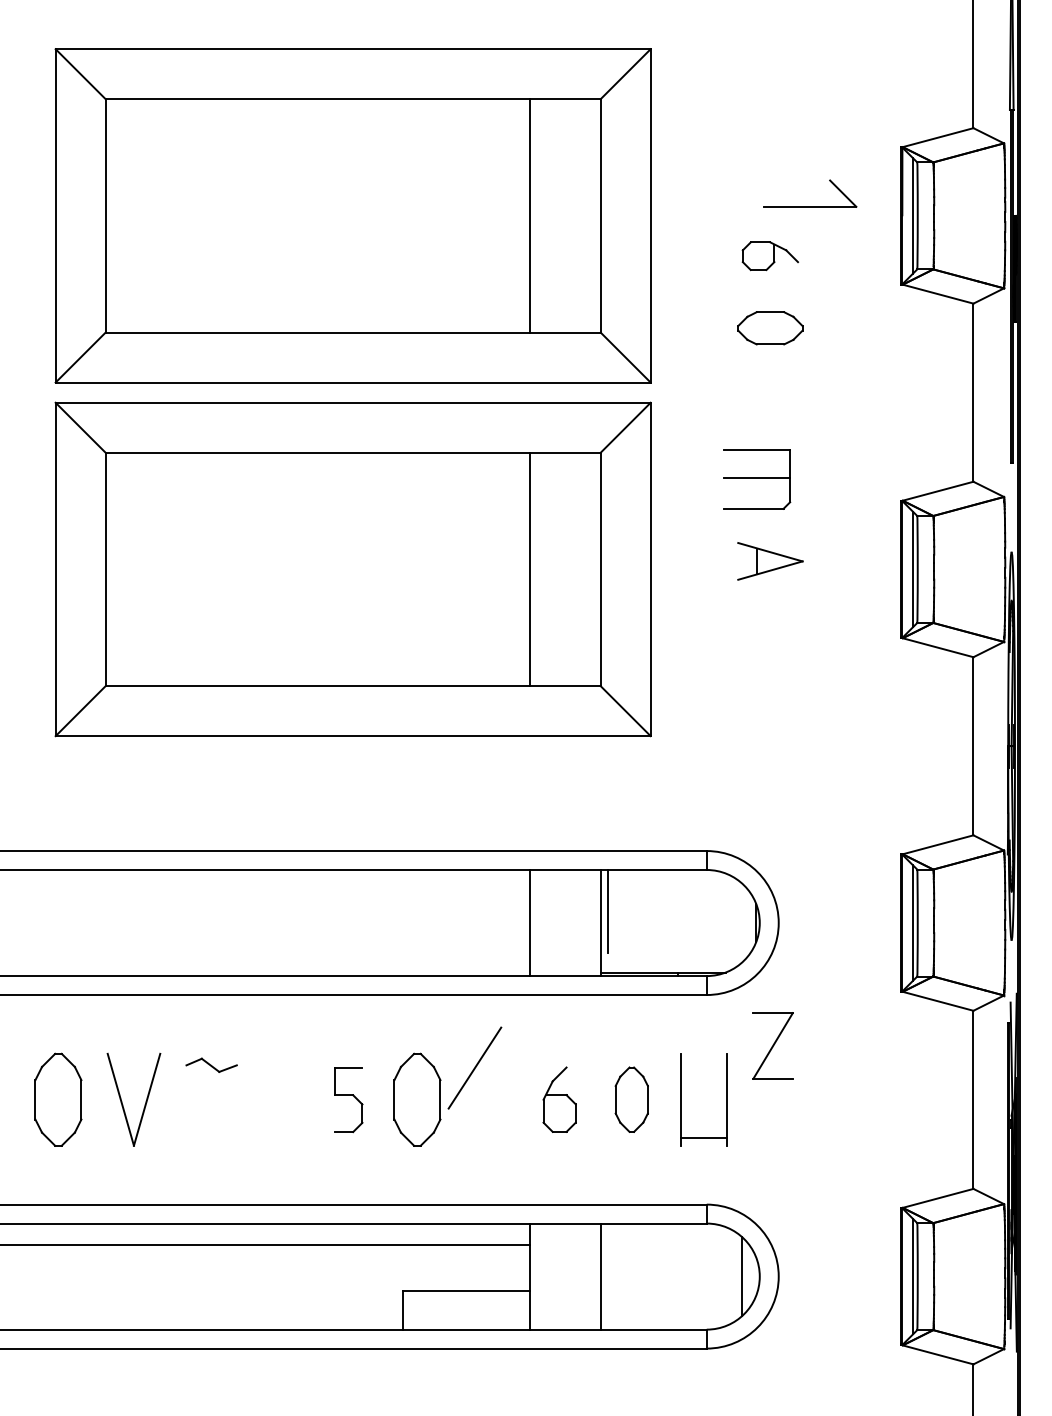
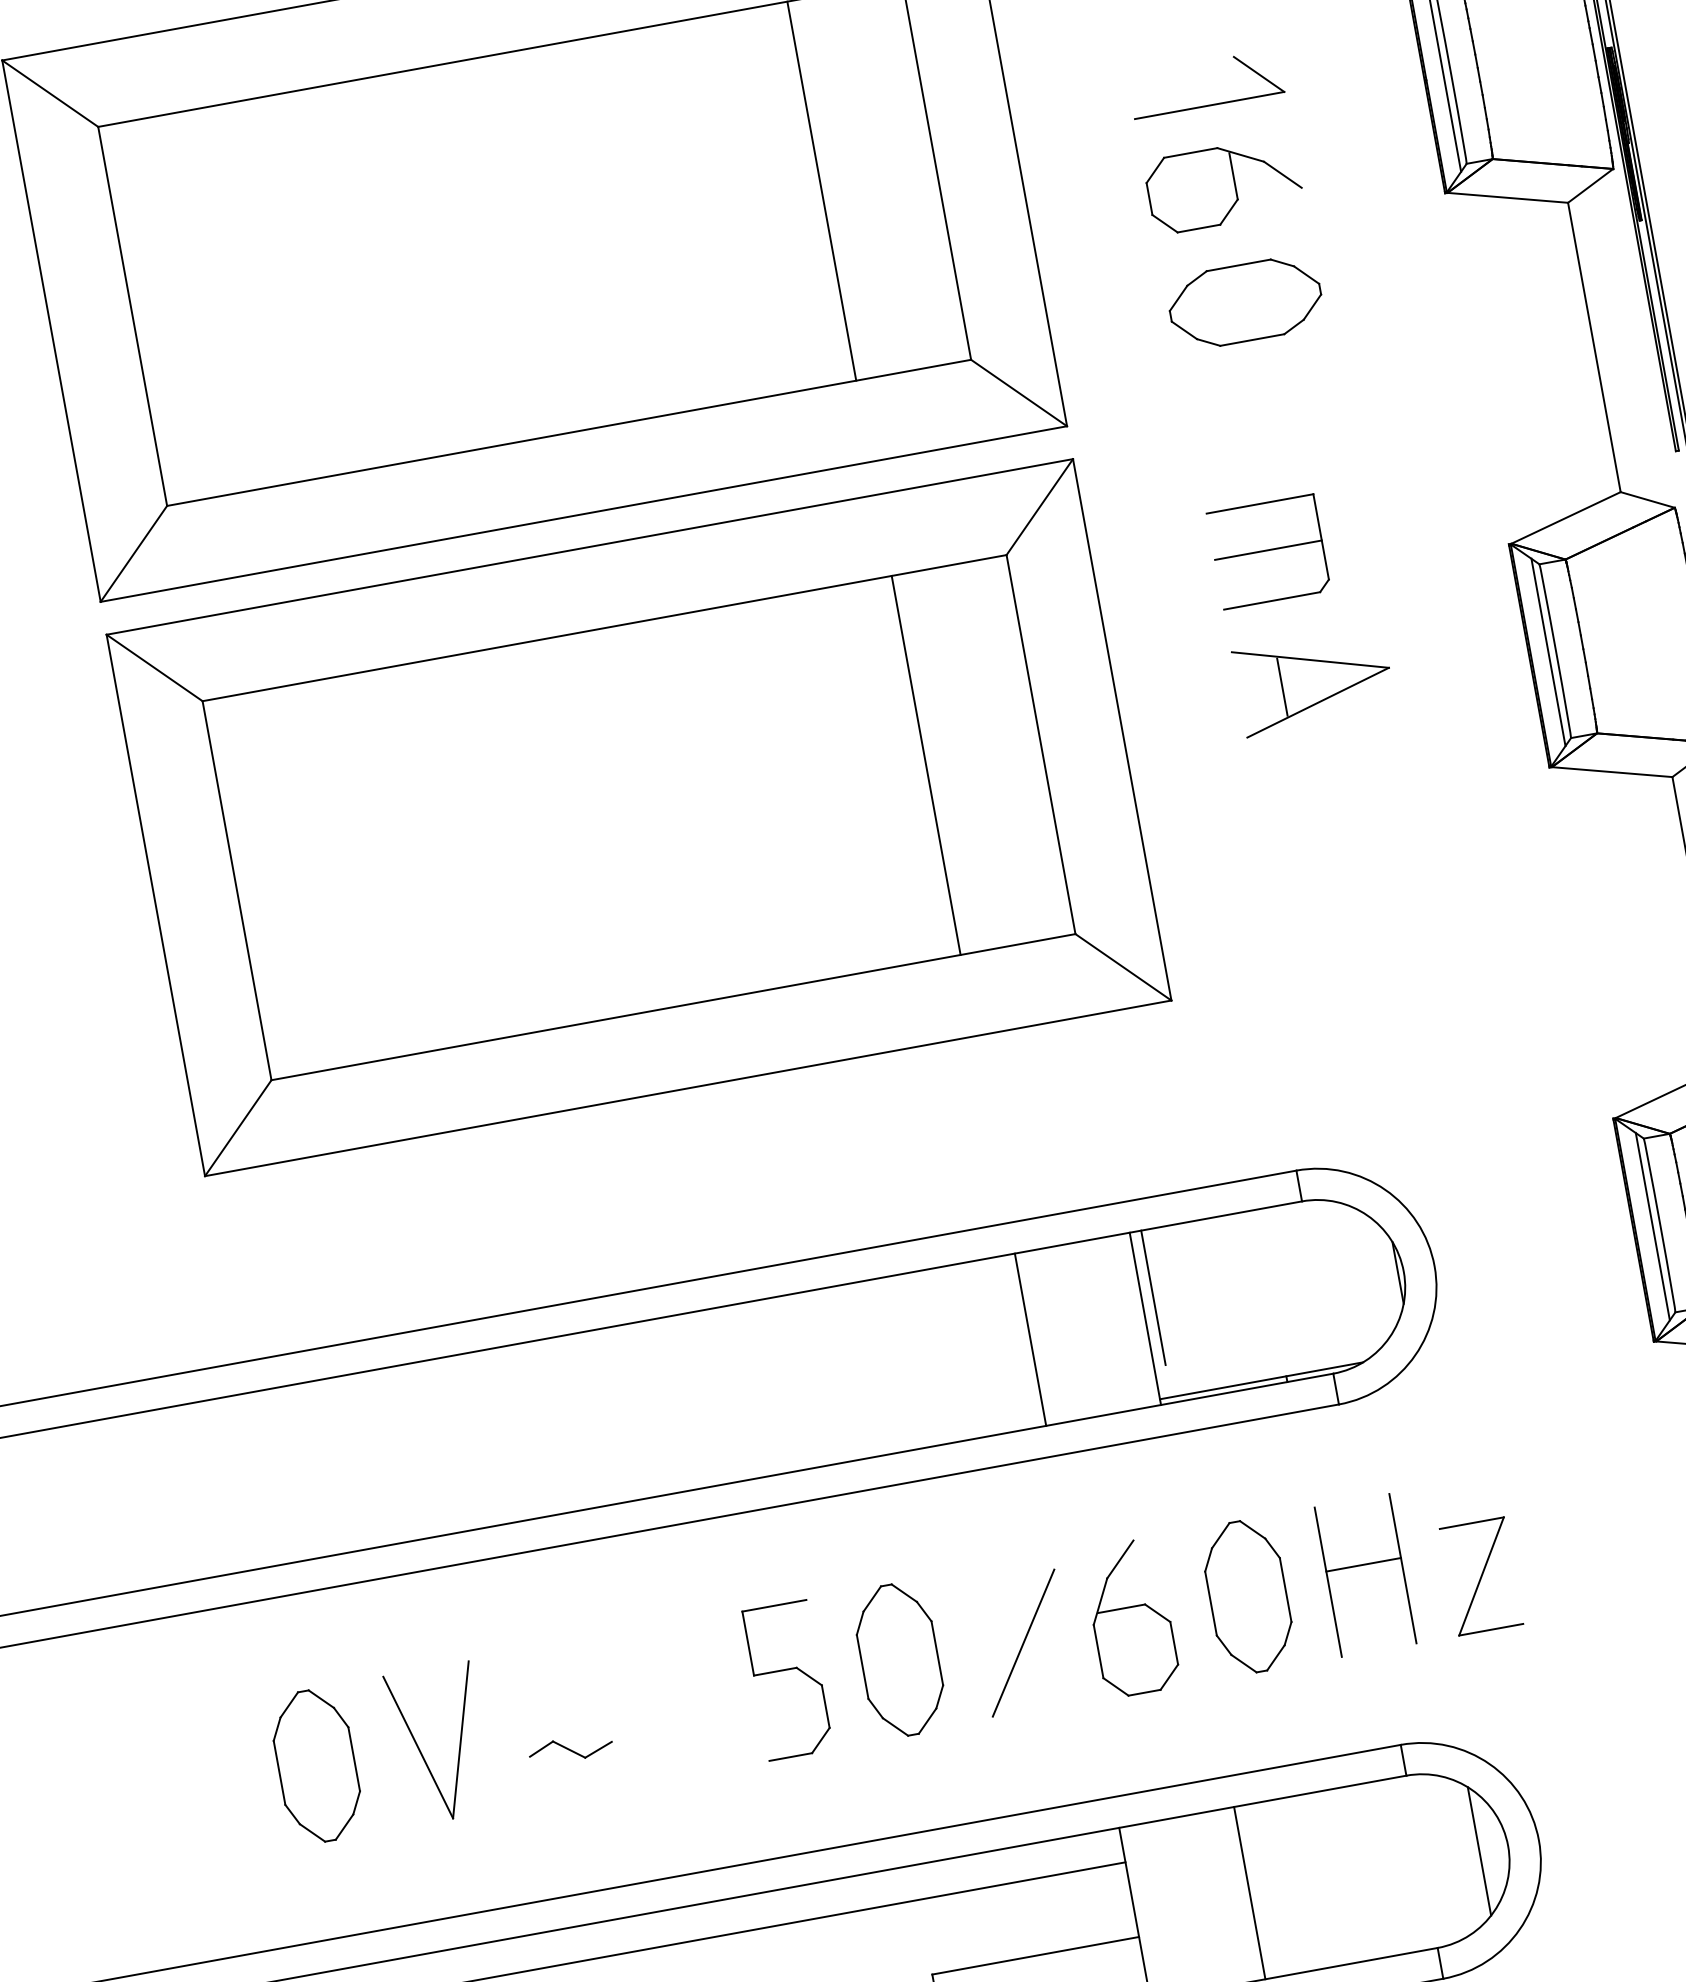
part: (810, 206) -> (1209, 104), moved
part: (770, 256) -> (1224, 186), size x1.67
part: (770, 328) -> (1245, 303), size x1.43
part: (770, 561) -> (1314, 681), size x1.43
part: (772, 1045) -> (1480, 1575), moved
part: (211, 1064) -> (570, 1747), moved
line: (474, 1067) -> (1022, 1642), moved
part: (348, 1099) -> (787, 1679), size x1.43
part: (559, 1099) -> (1130, 1617), size x1.43
part: (631, 1099) -> (1247, 1596), size x1.43
line: (704, 1138) -> (1364, 1565), moved

